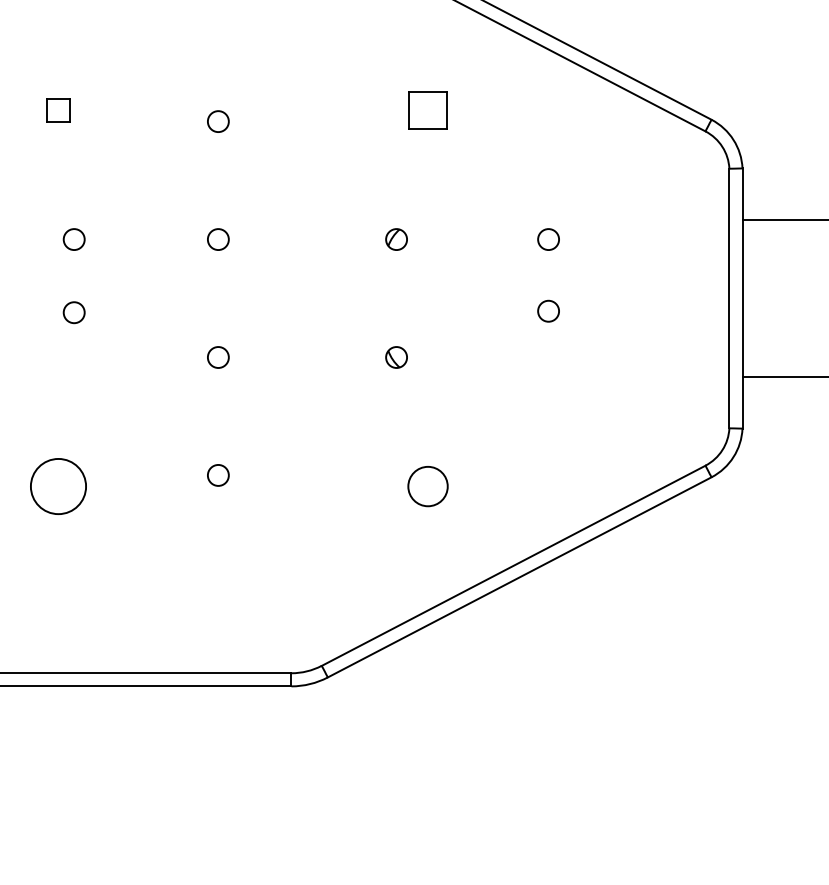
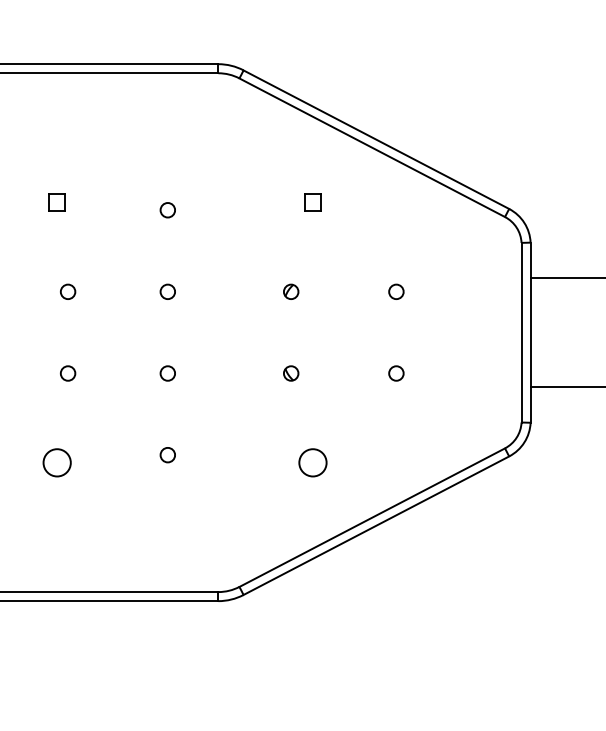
part: (427, 110) -> (312, 202), size x0.62
circle: (548, 311) -> (396, 373), moved
circle: (74, 312) -> (68, 373), moved
circle: (57, 486) -> (56, 462), size x0.71

